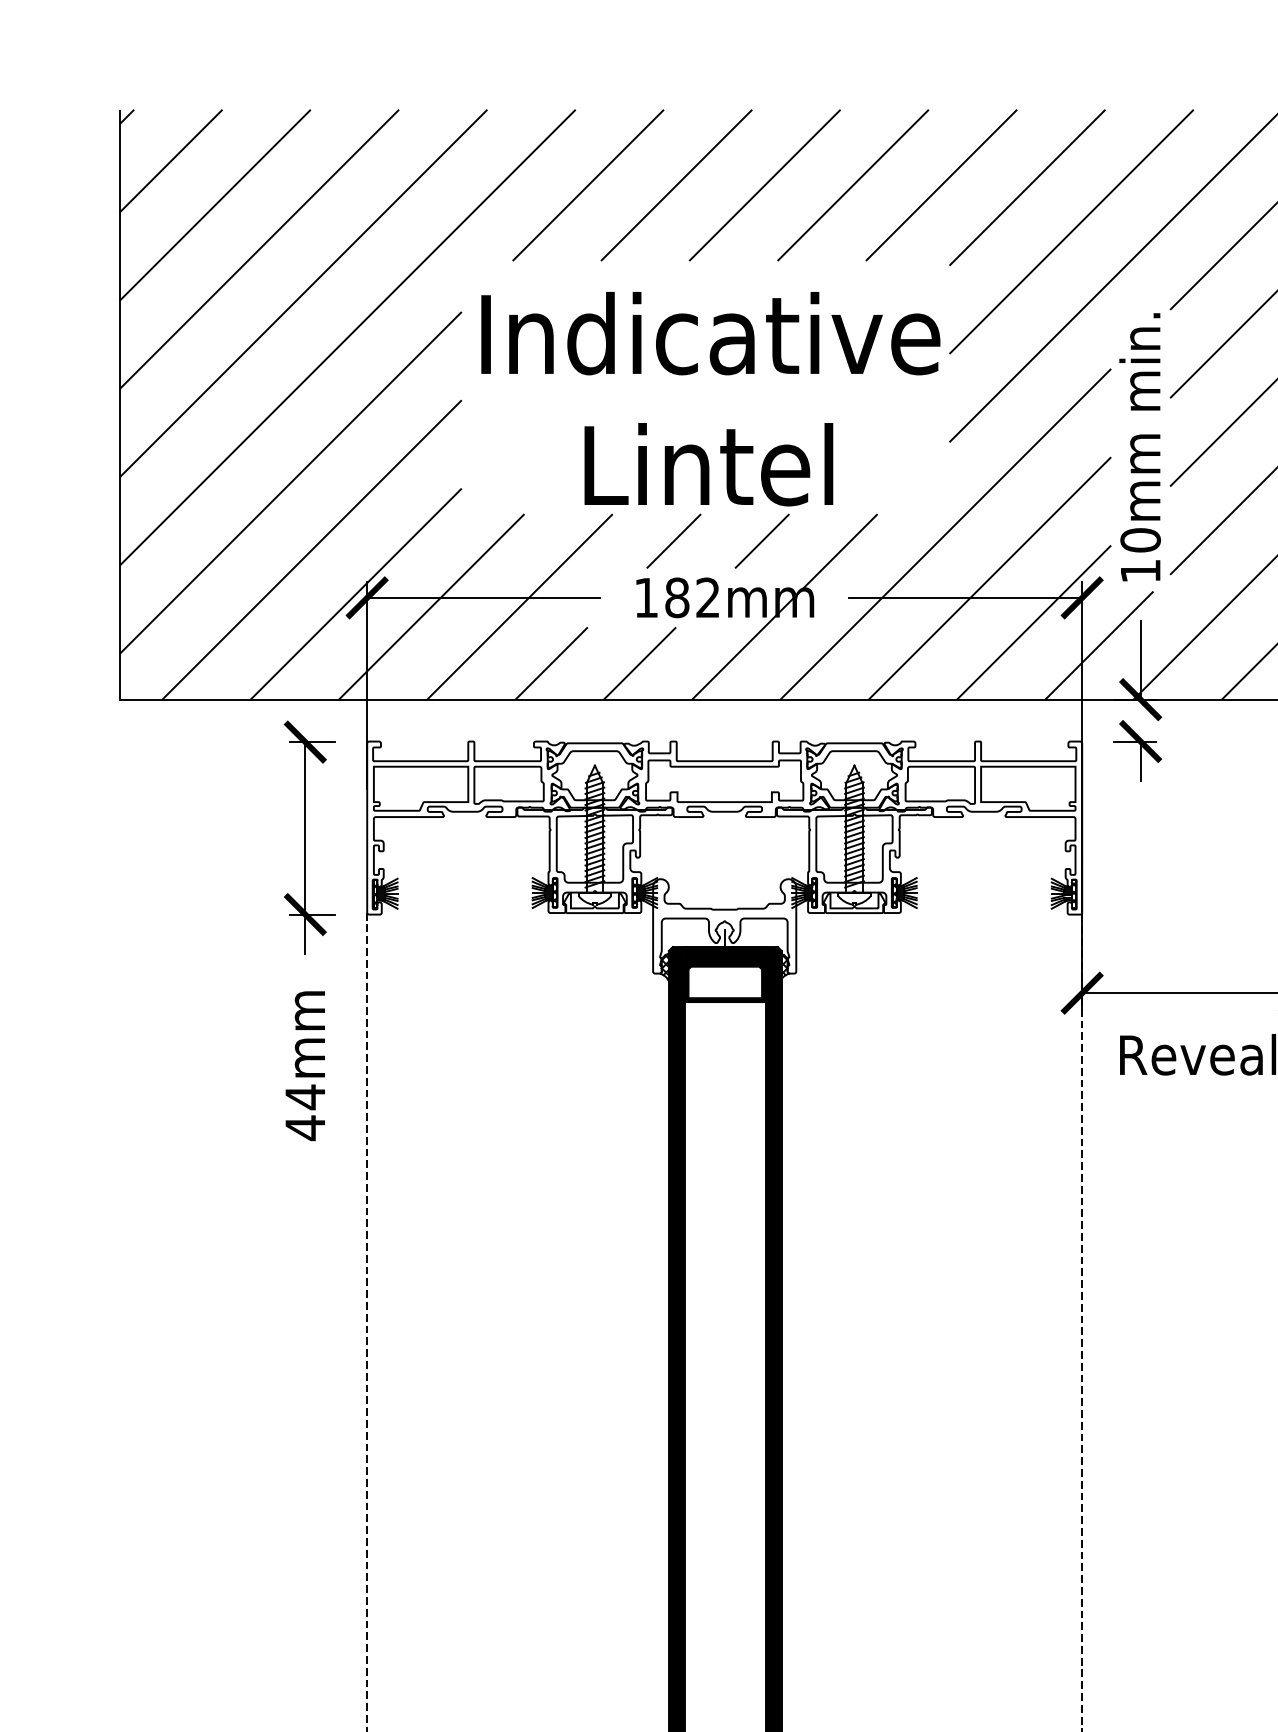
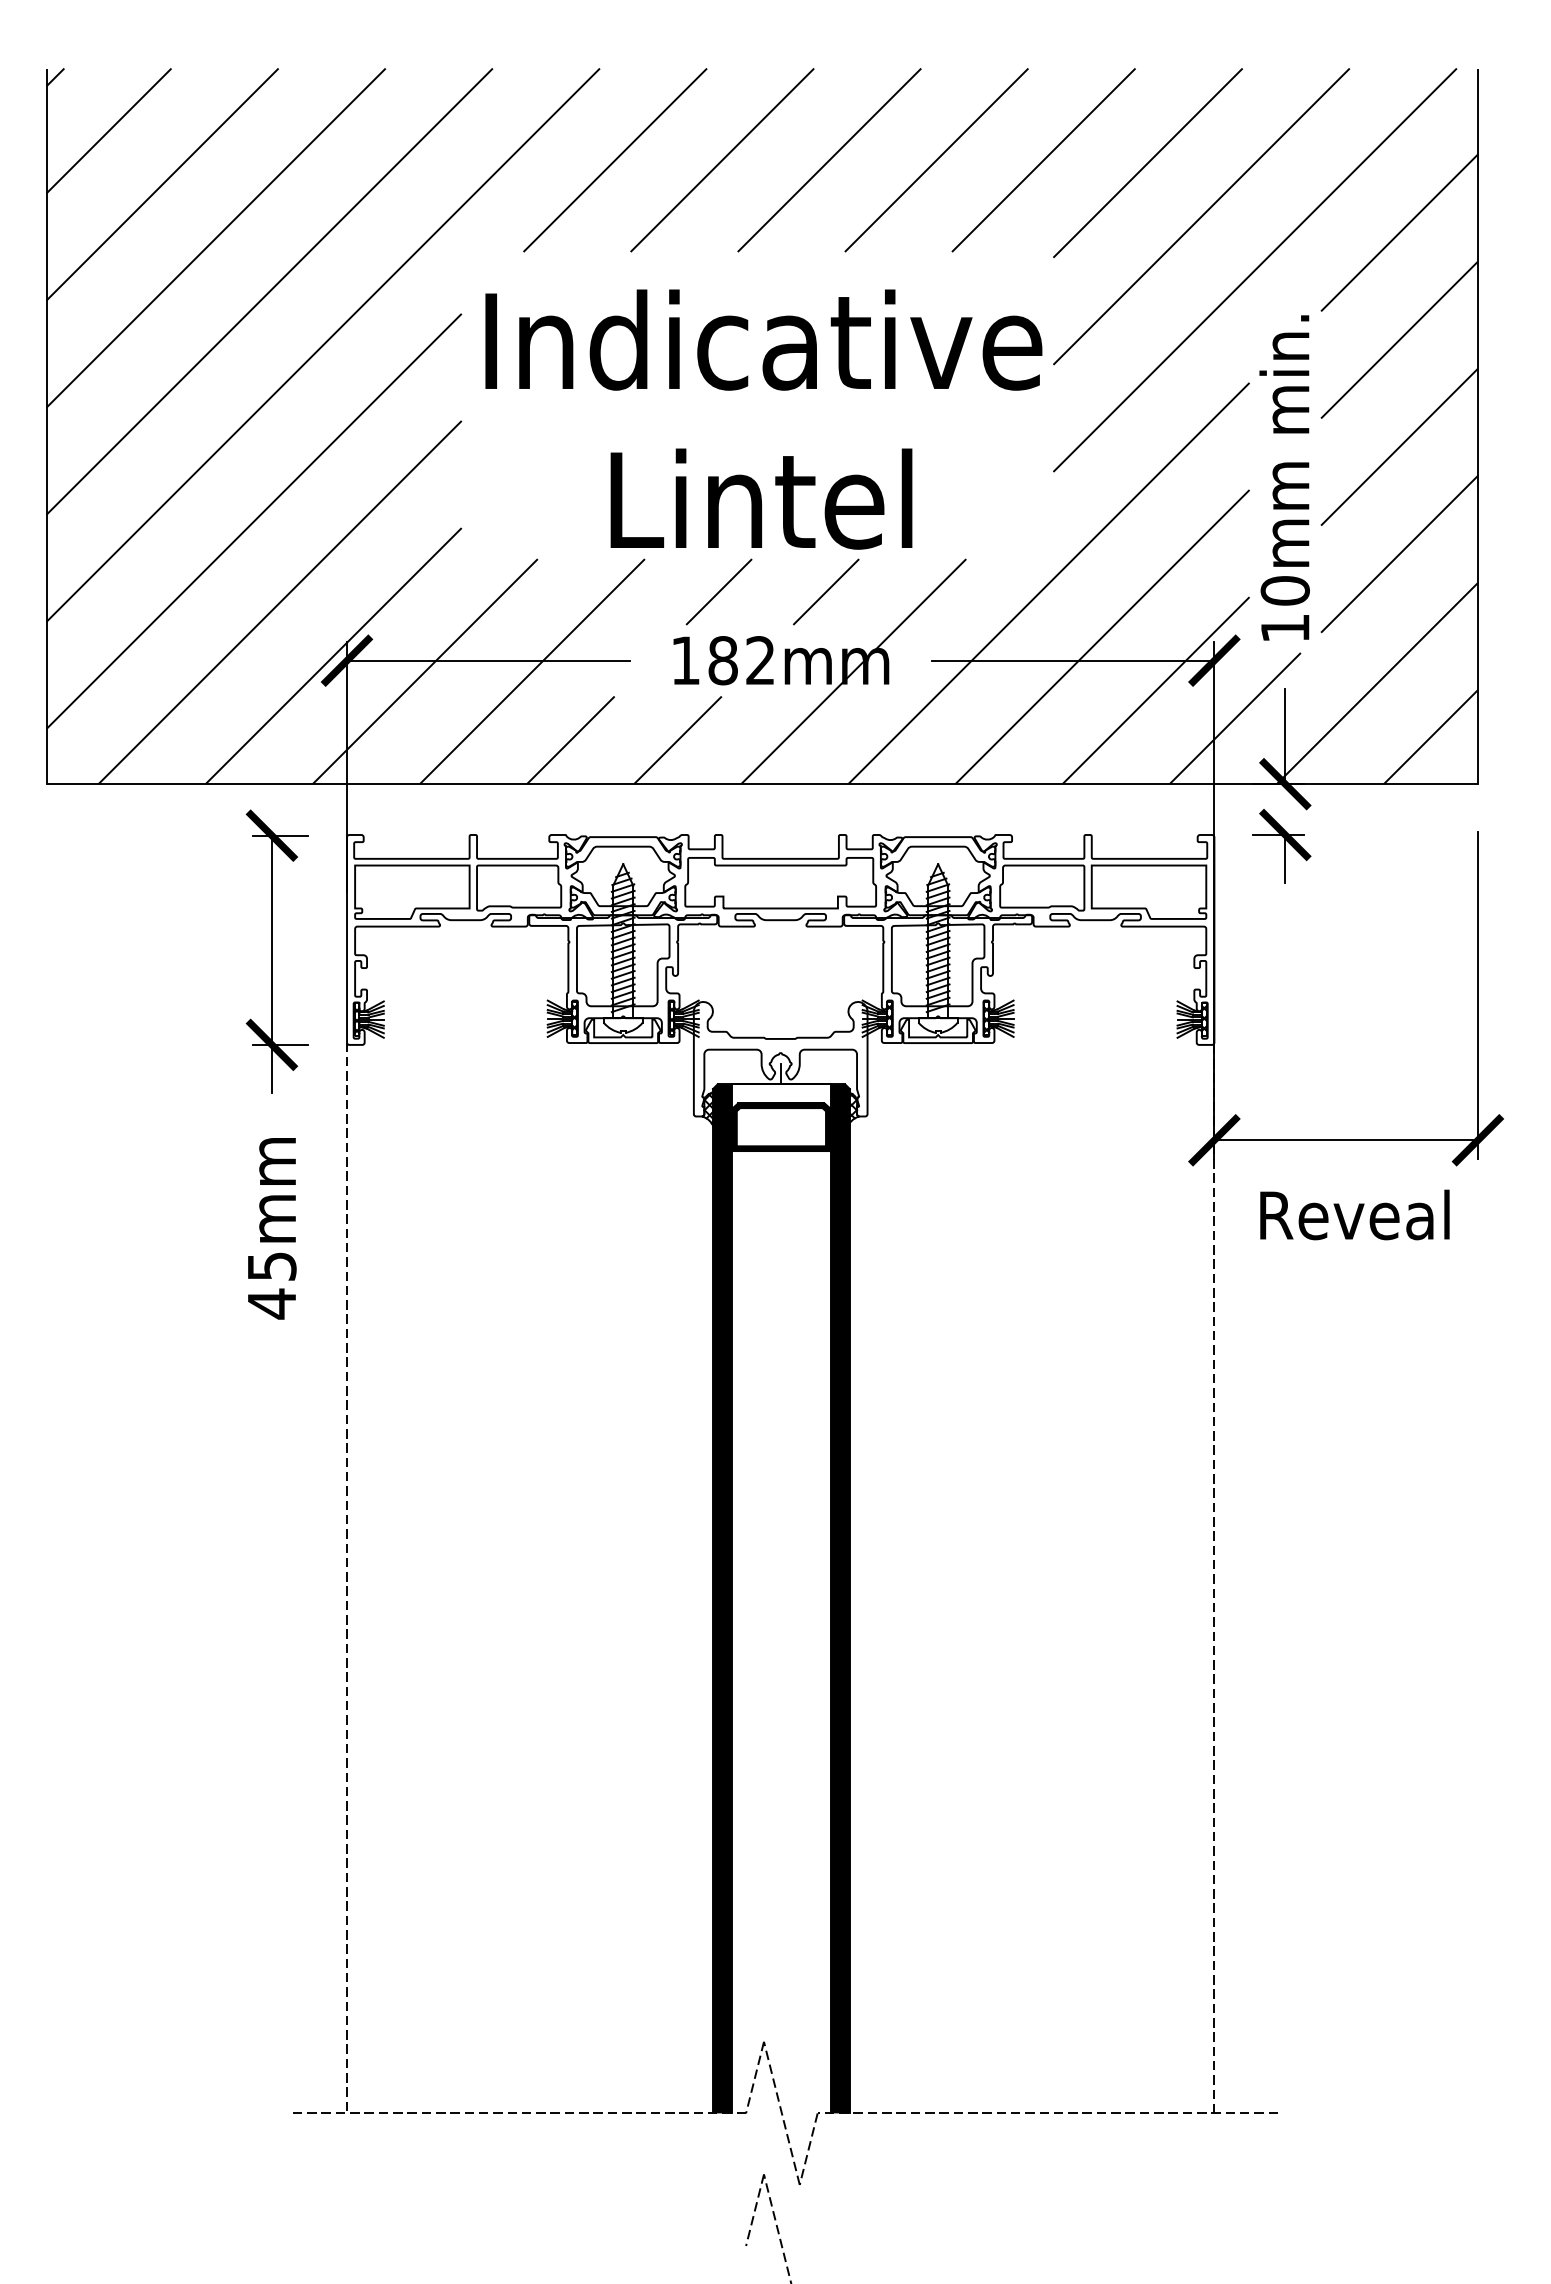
fill: (725, 957) -> (781, 1096), removed
text: (305, 1097) -> (272, 1266), 44mm -> 45mm

